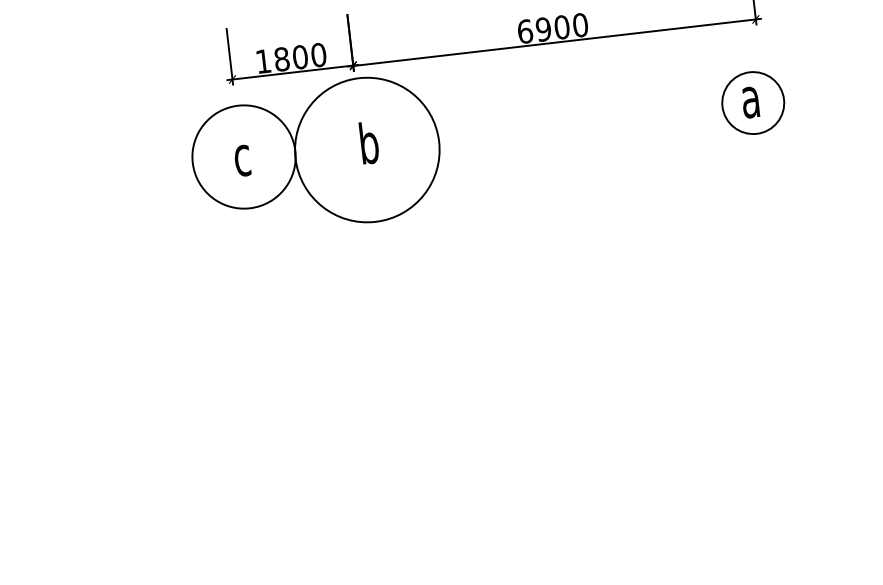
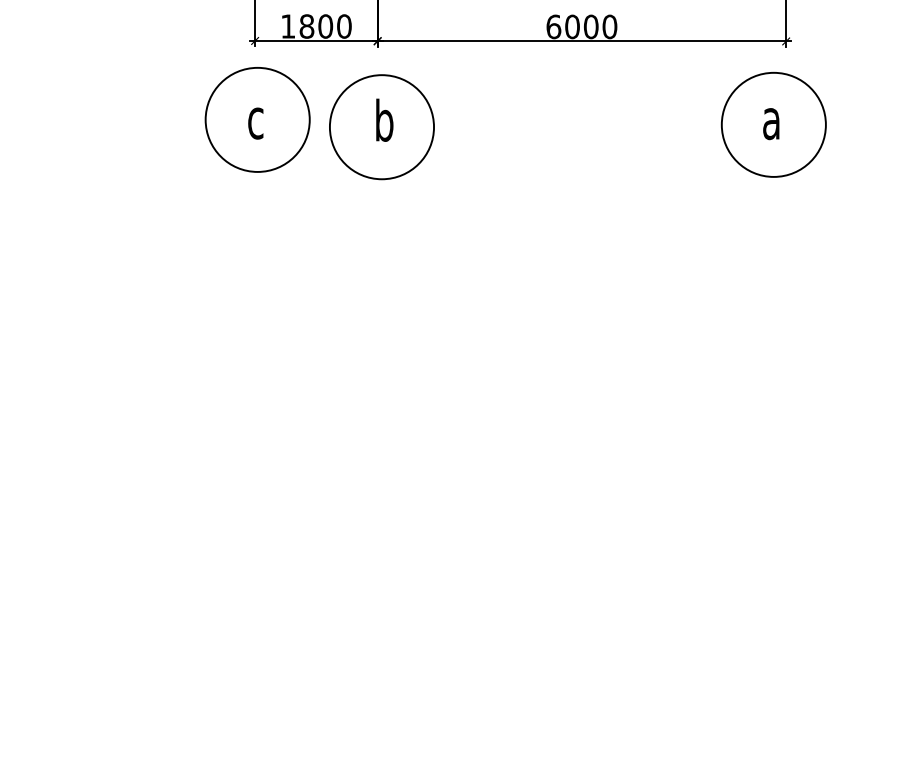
text: (543, 29) -> (572, 26), 6900 -> 6000
circle: (752, 102) -> (773, 124), size x1.67
circle: (366, 150) -> (381, 127), size x0.71

